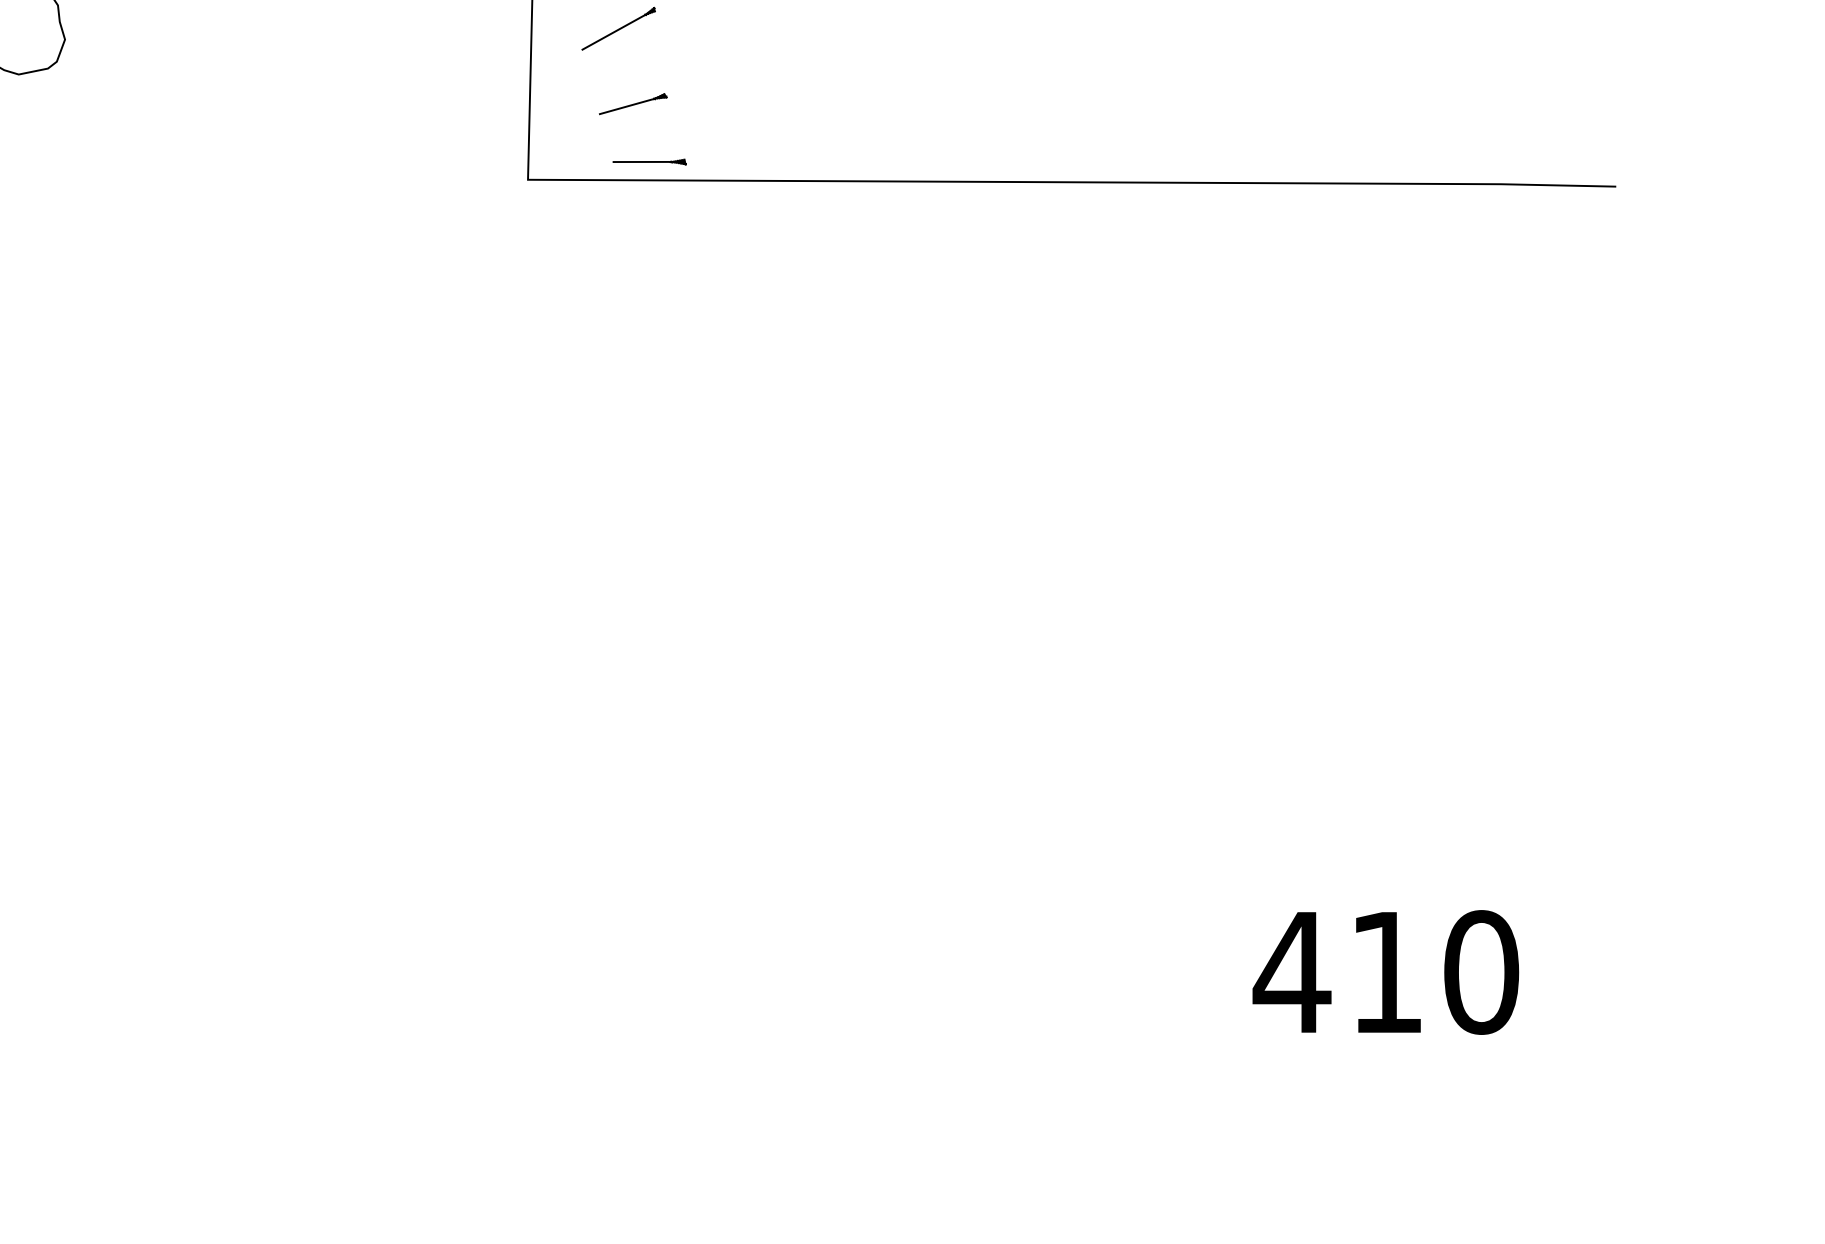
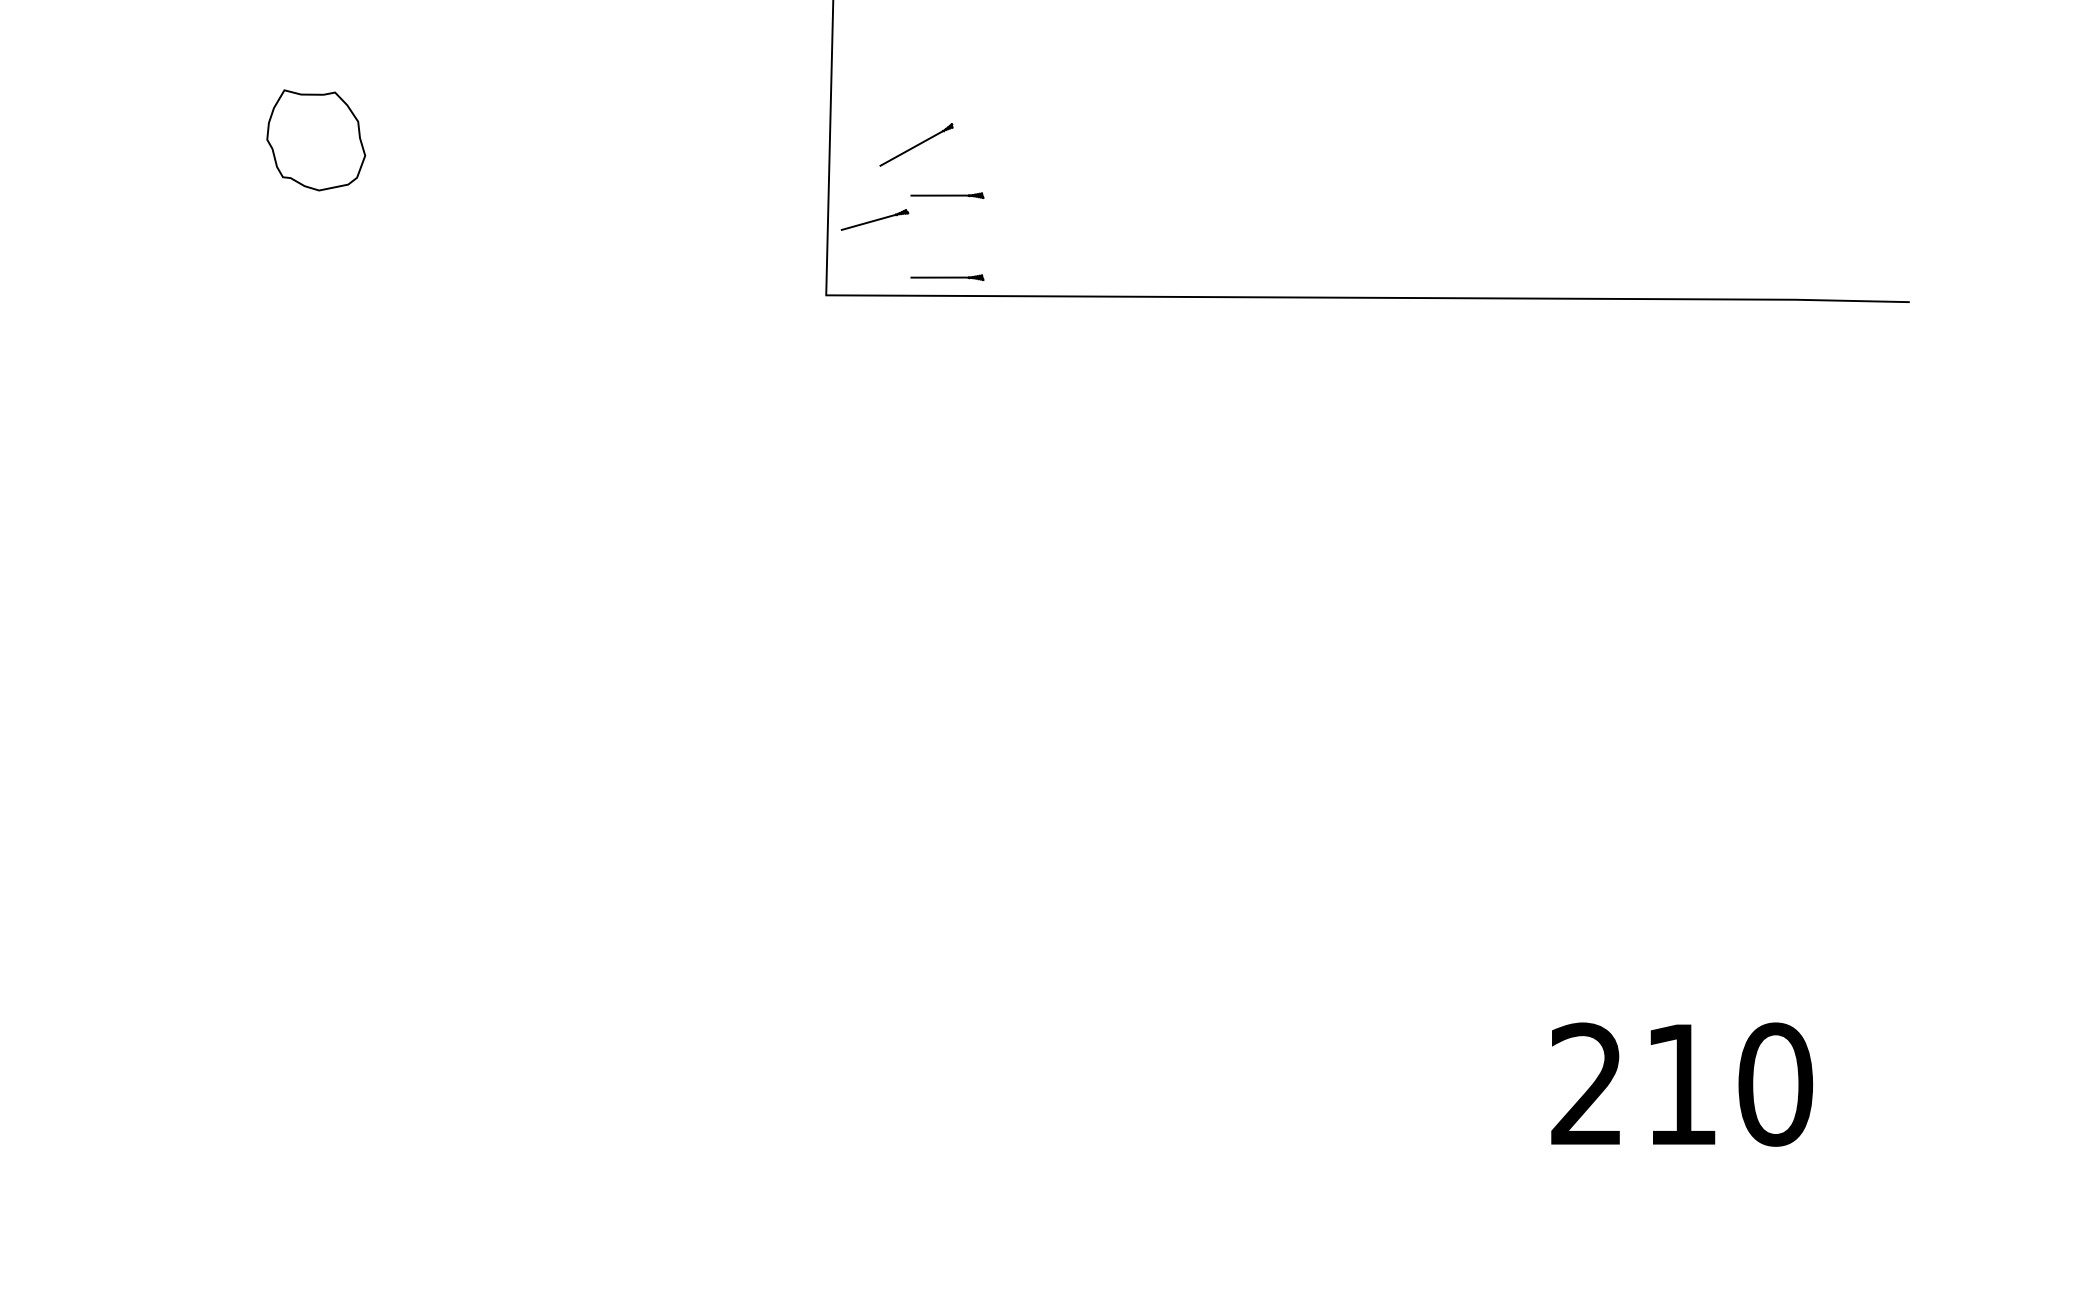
curve: (649, 79) -> (947, 195), added
curve: (632, 103) -> (874, 219), moved
text: (1291, 971) -> (1586, 1083), 410 -> 210

